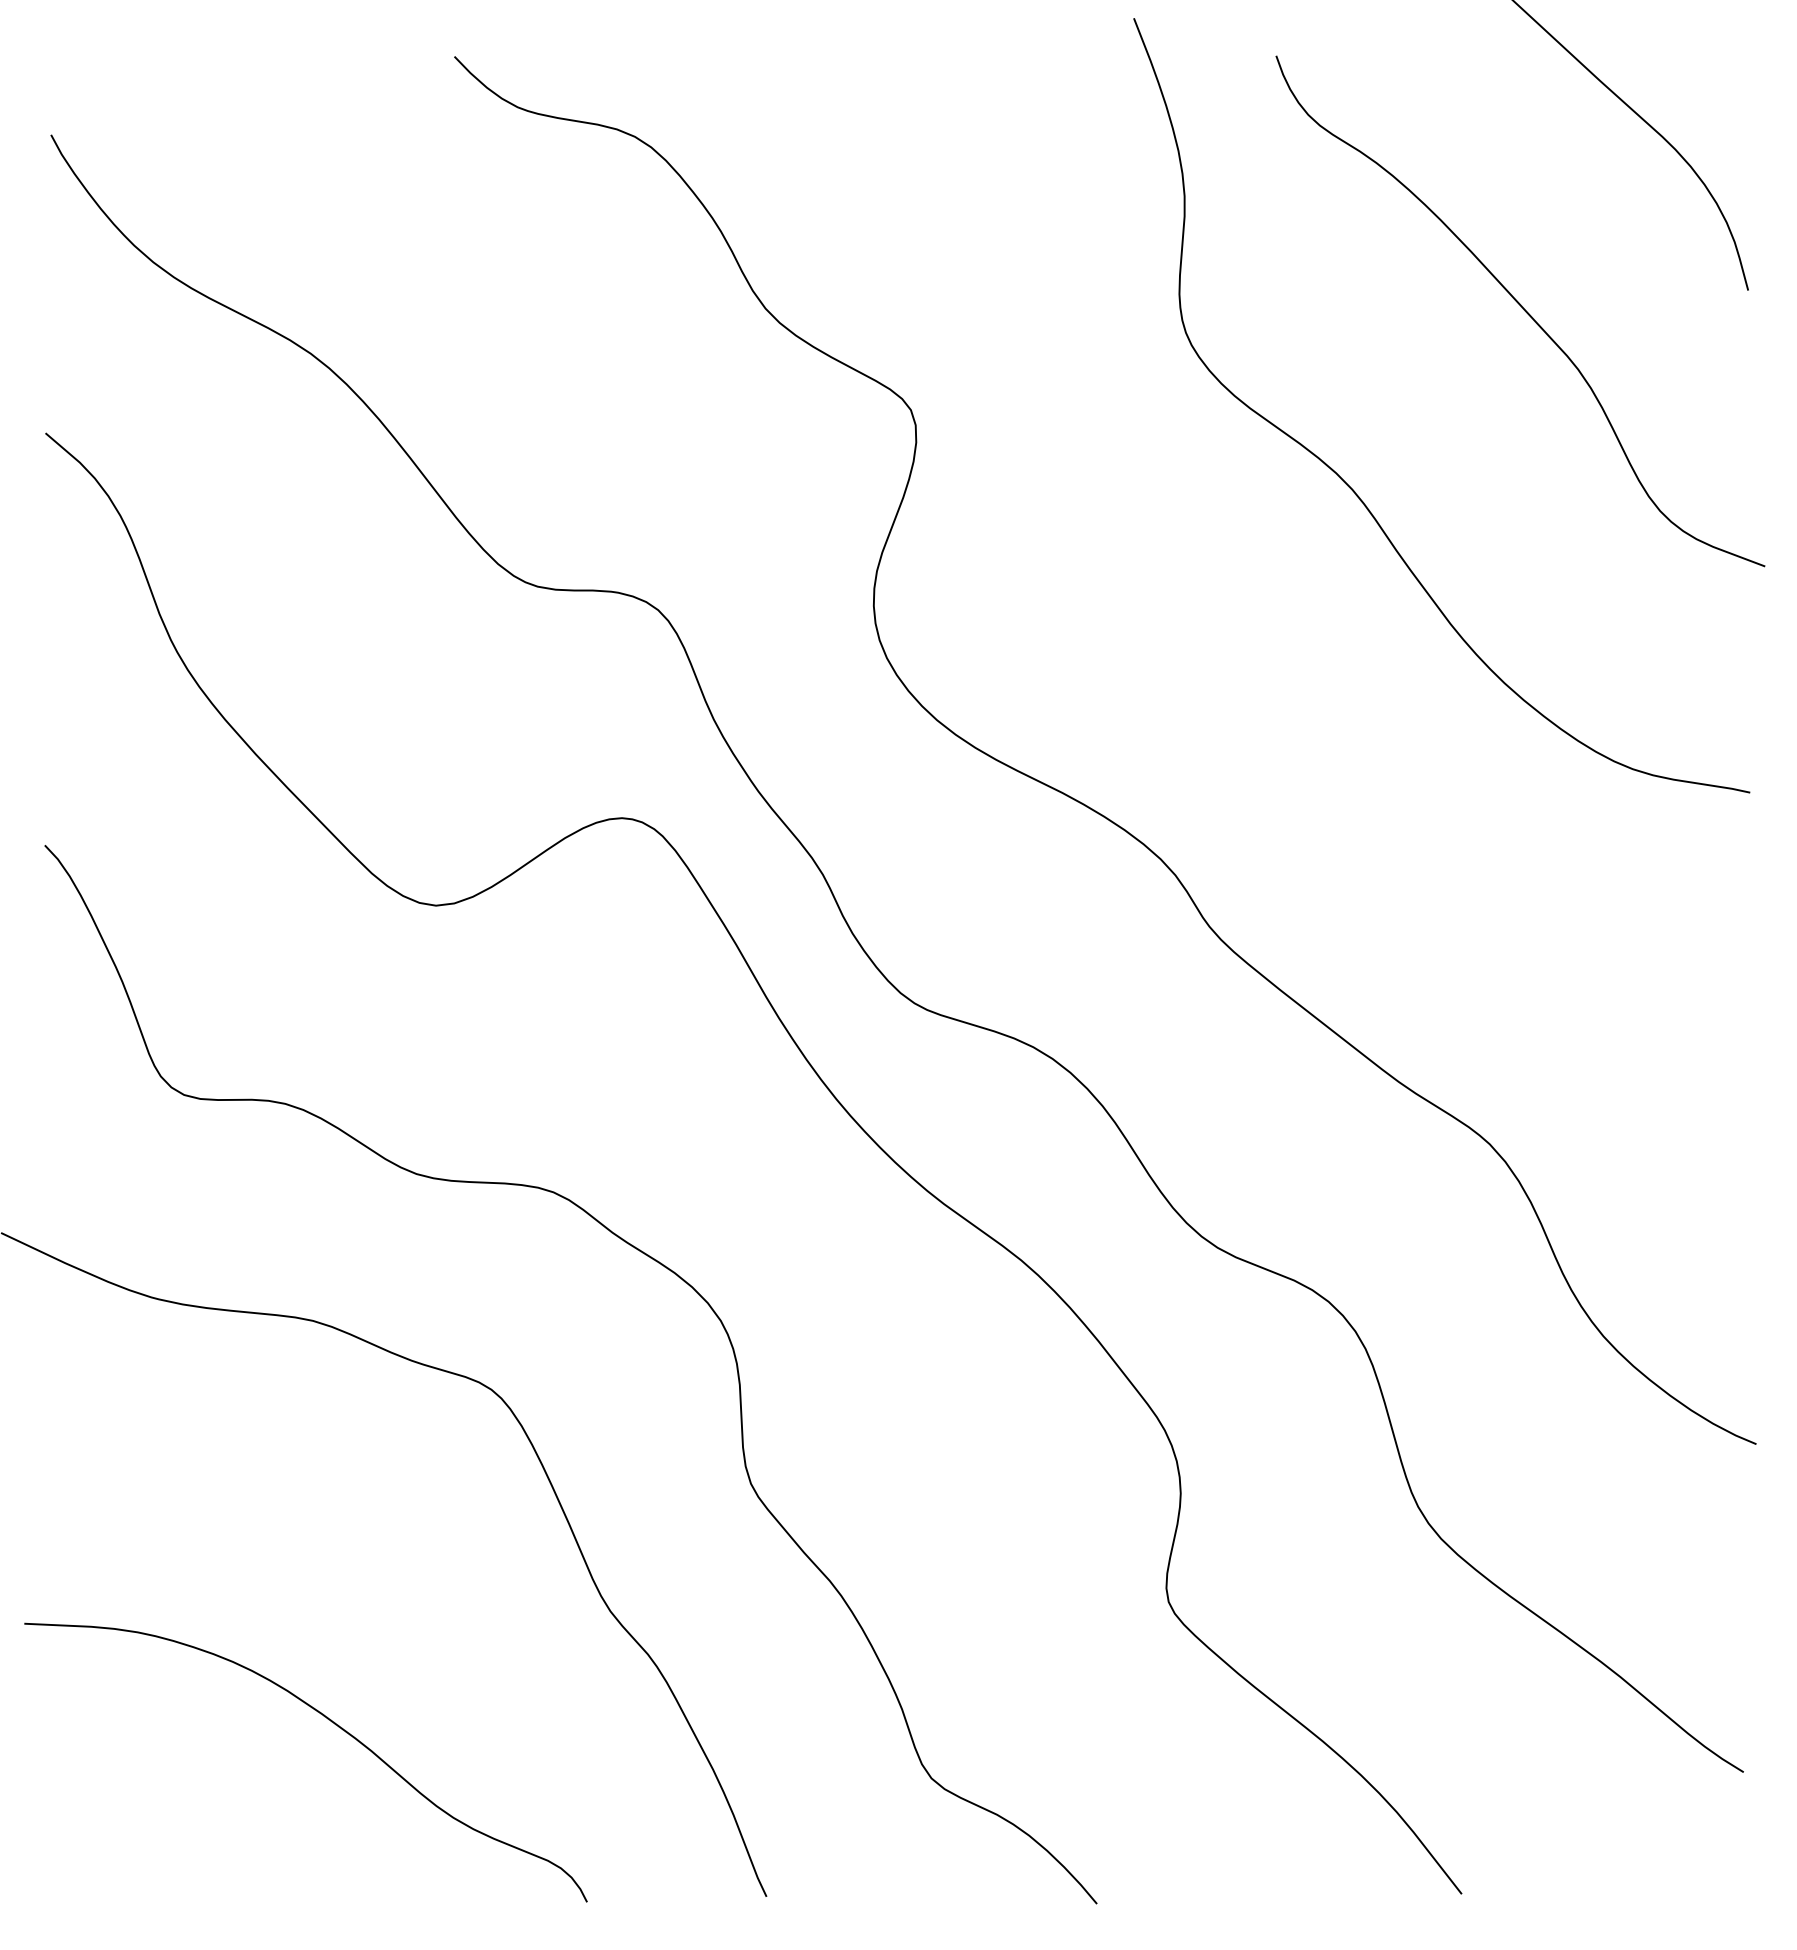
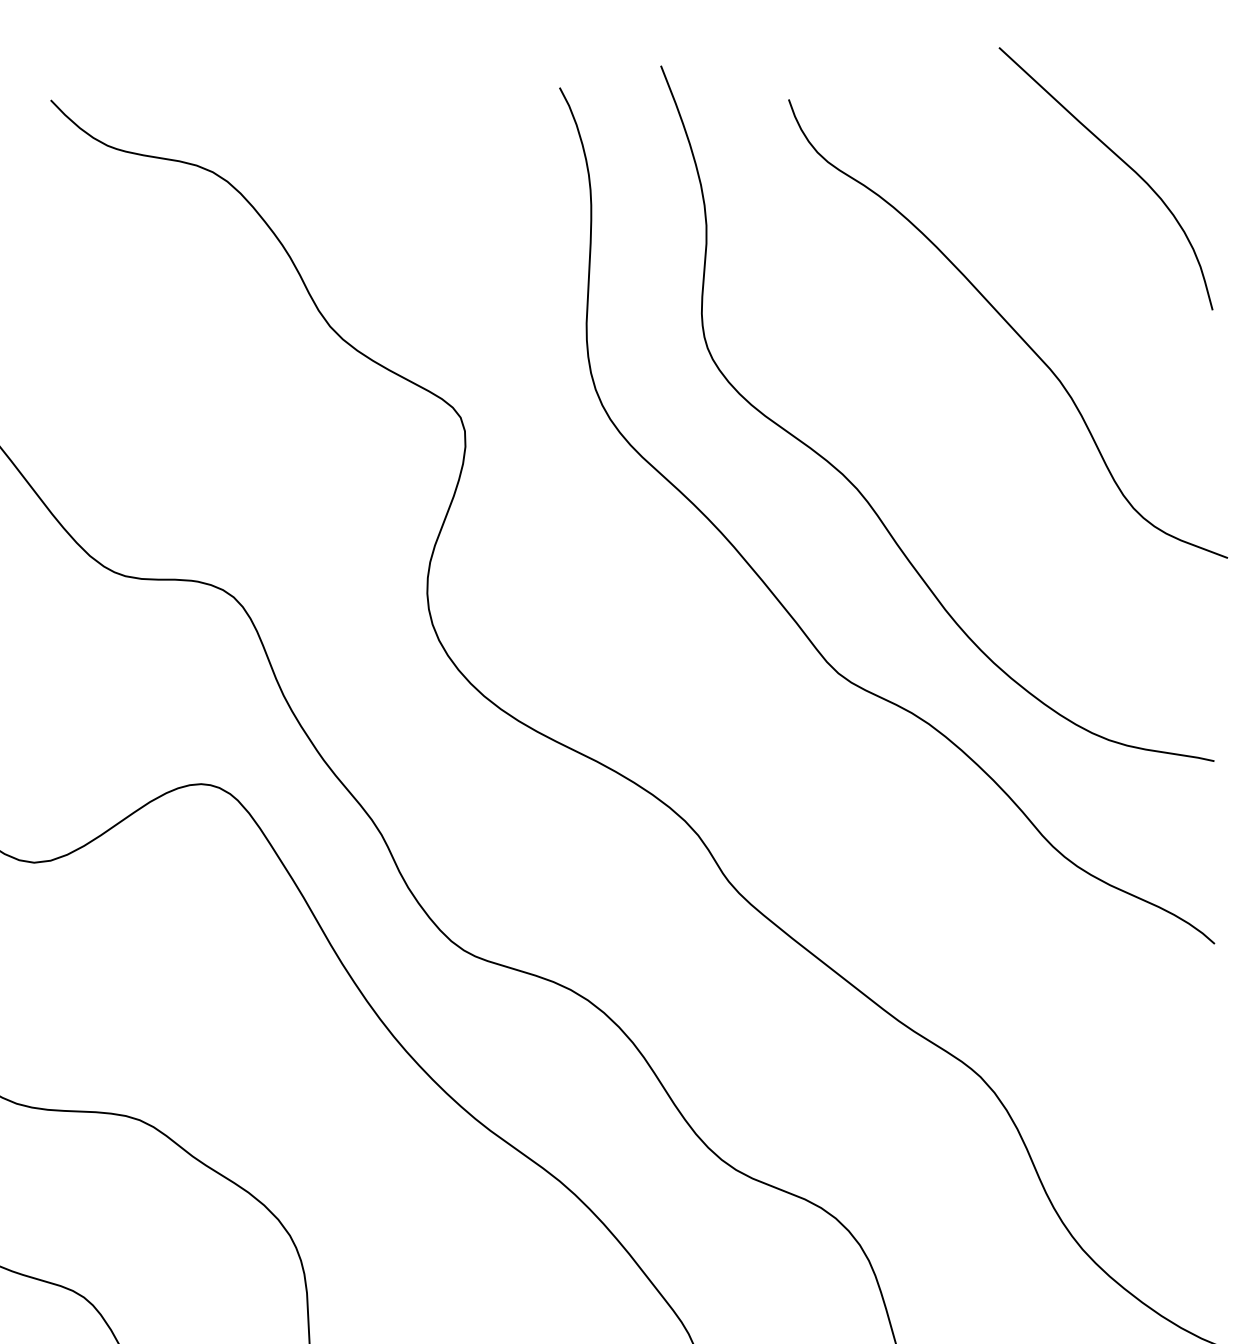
curve: (1268, 616) -> (781, 603), added

